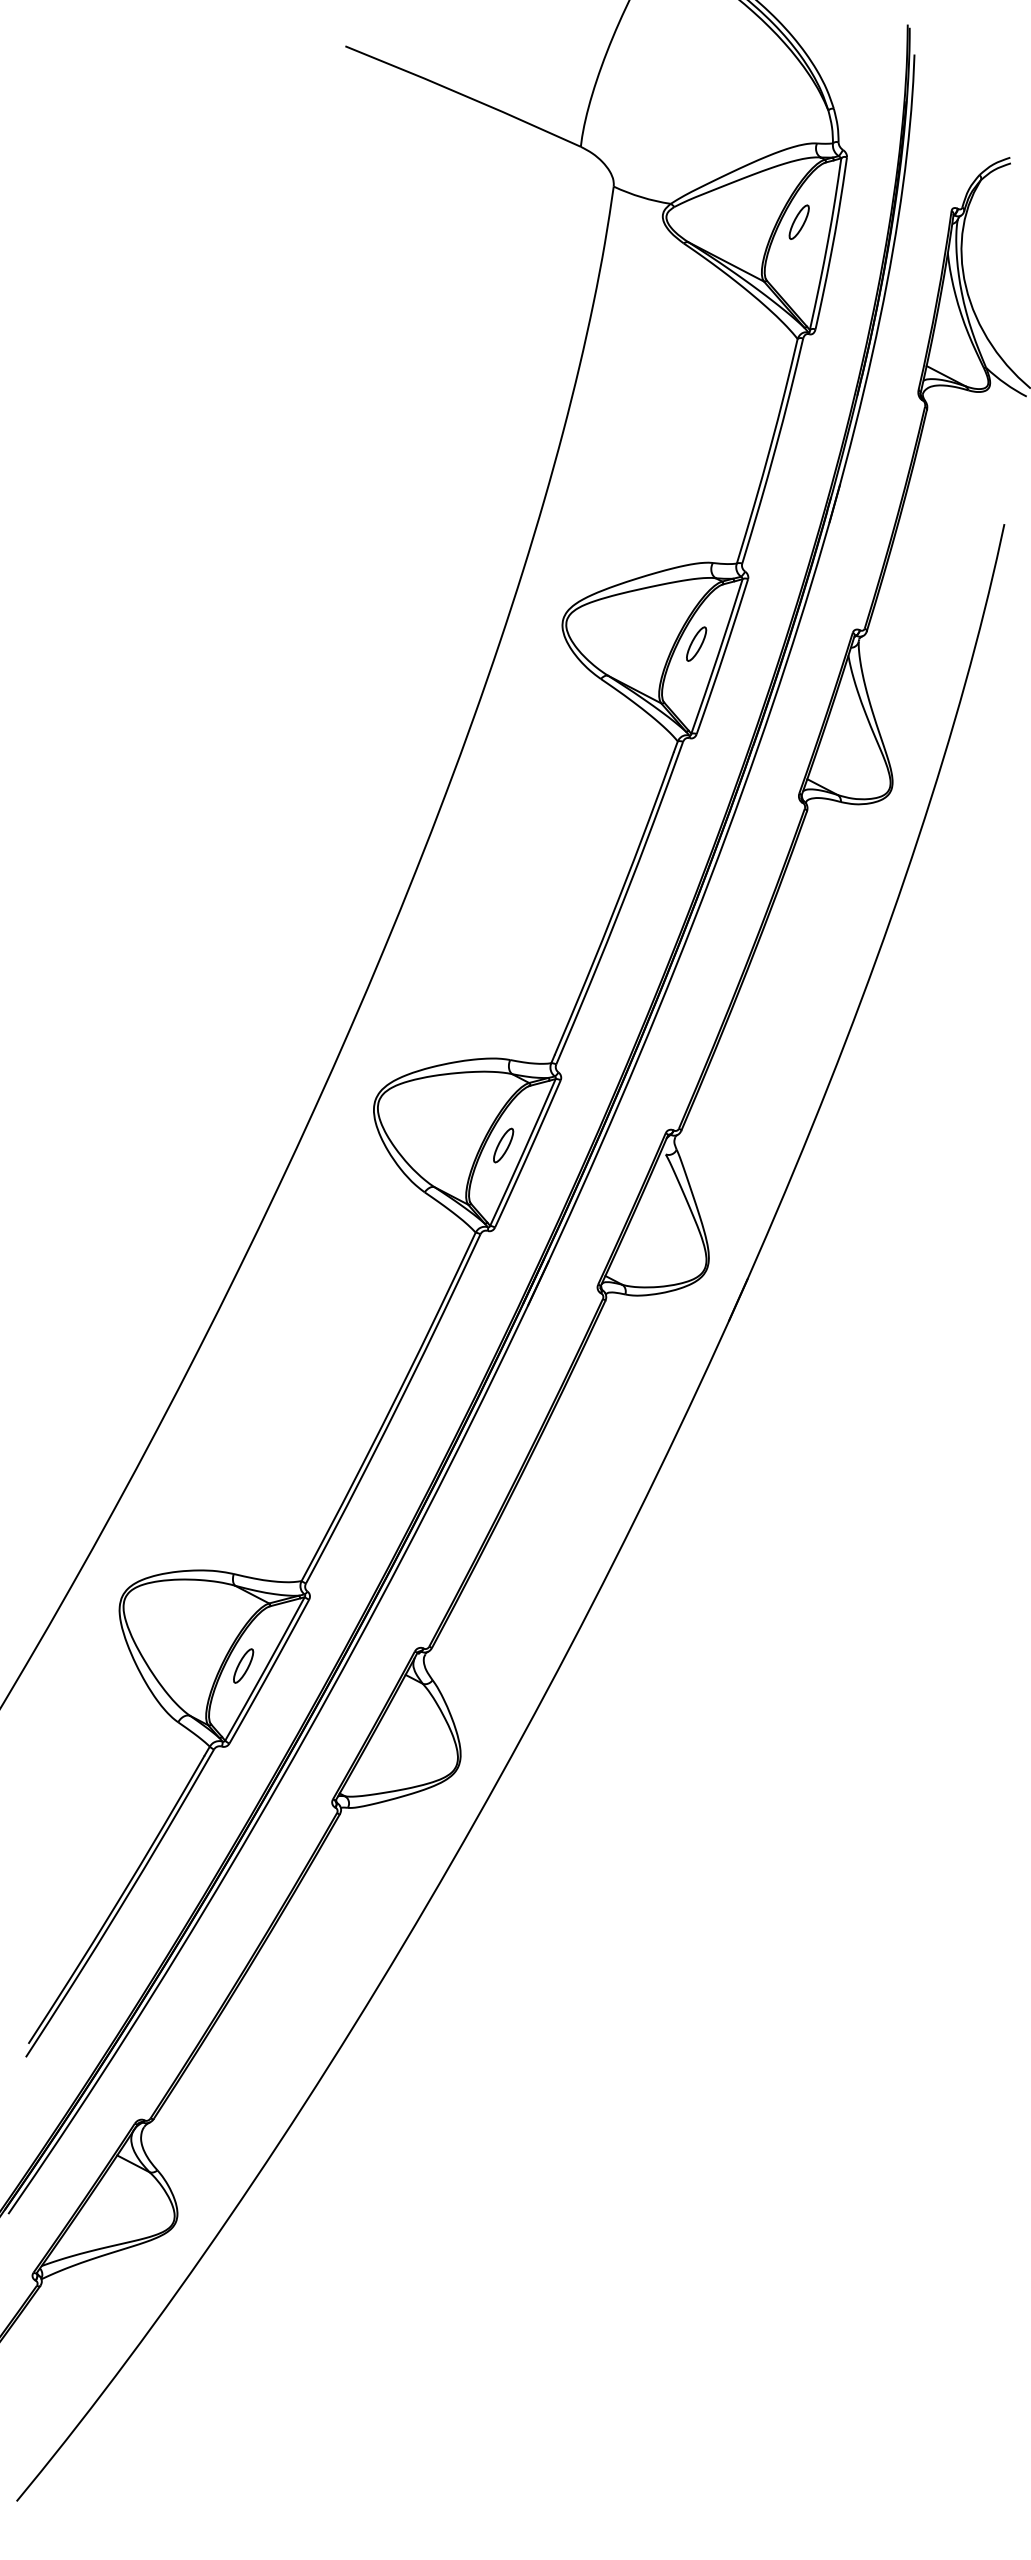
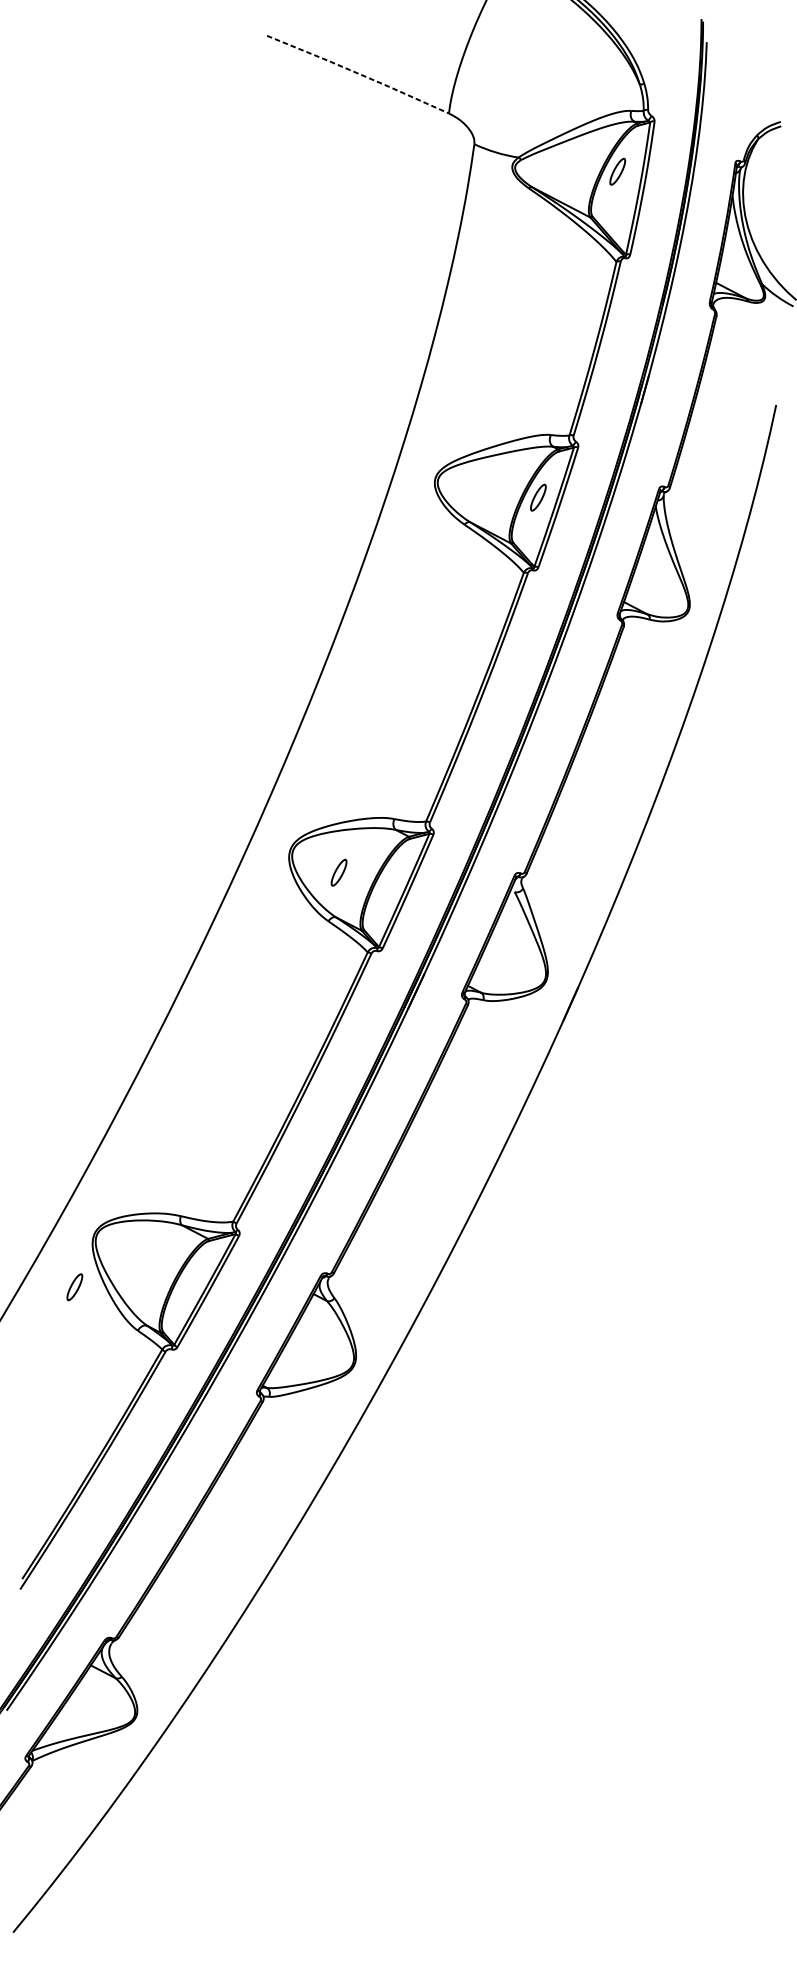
line: (463, 95) -> (358, 73), solid -> dashed
part: (503, 1145) -> (339, 872), moved
part: (243, 1665) -> (74, 1286), moved

